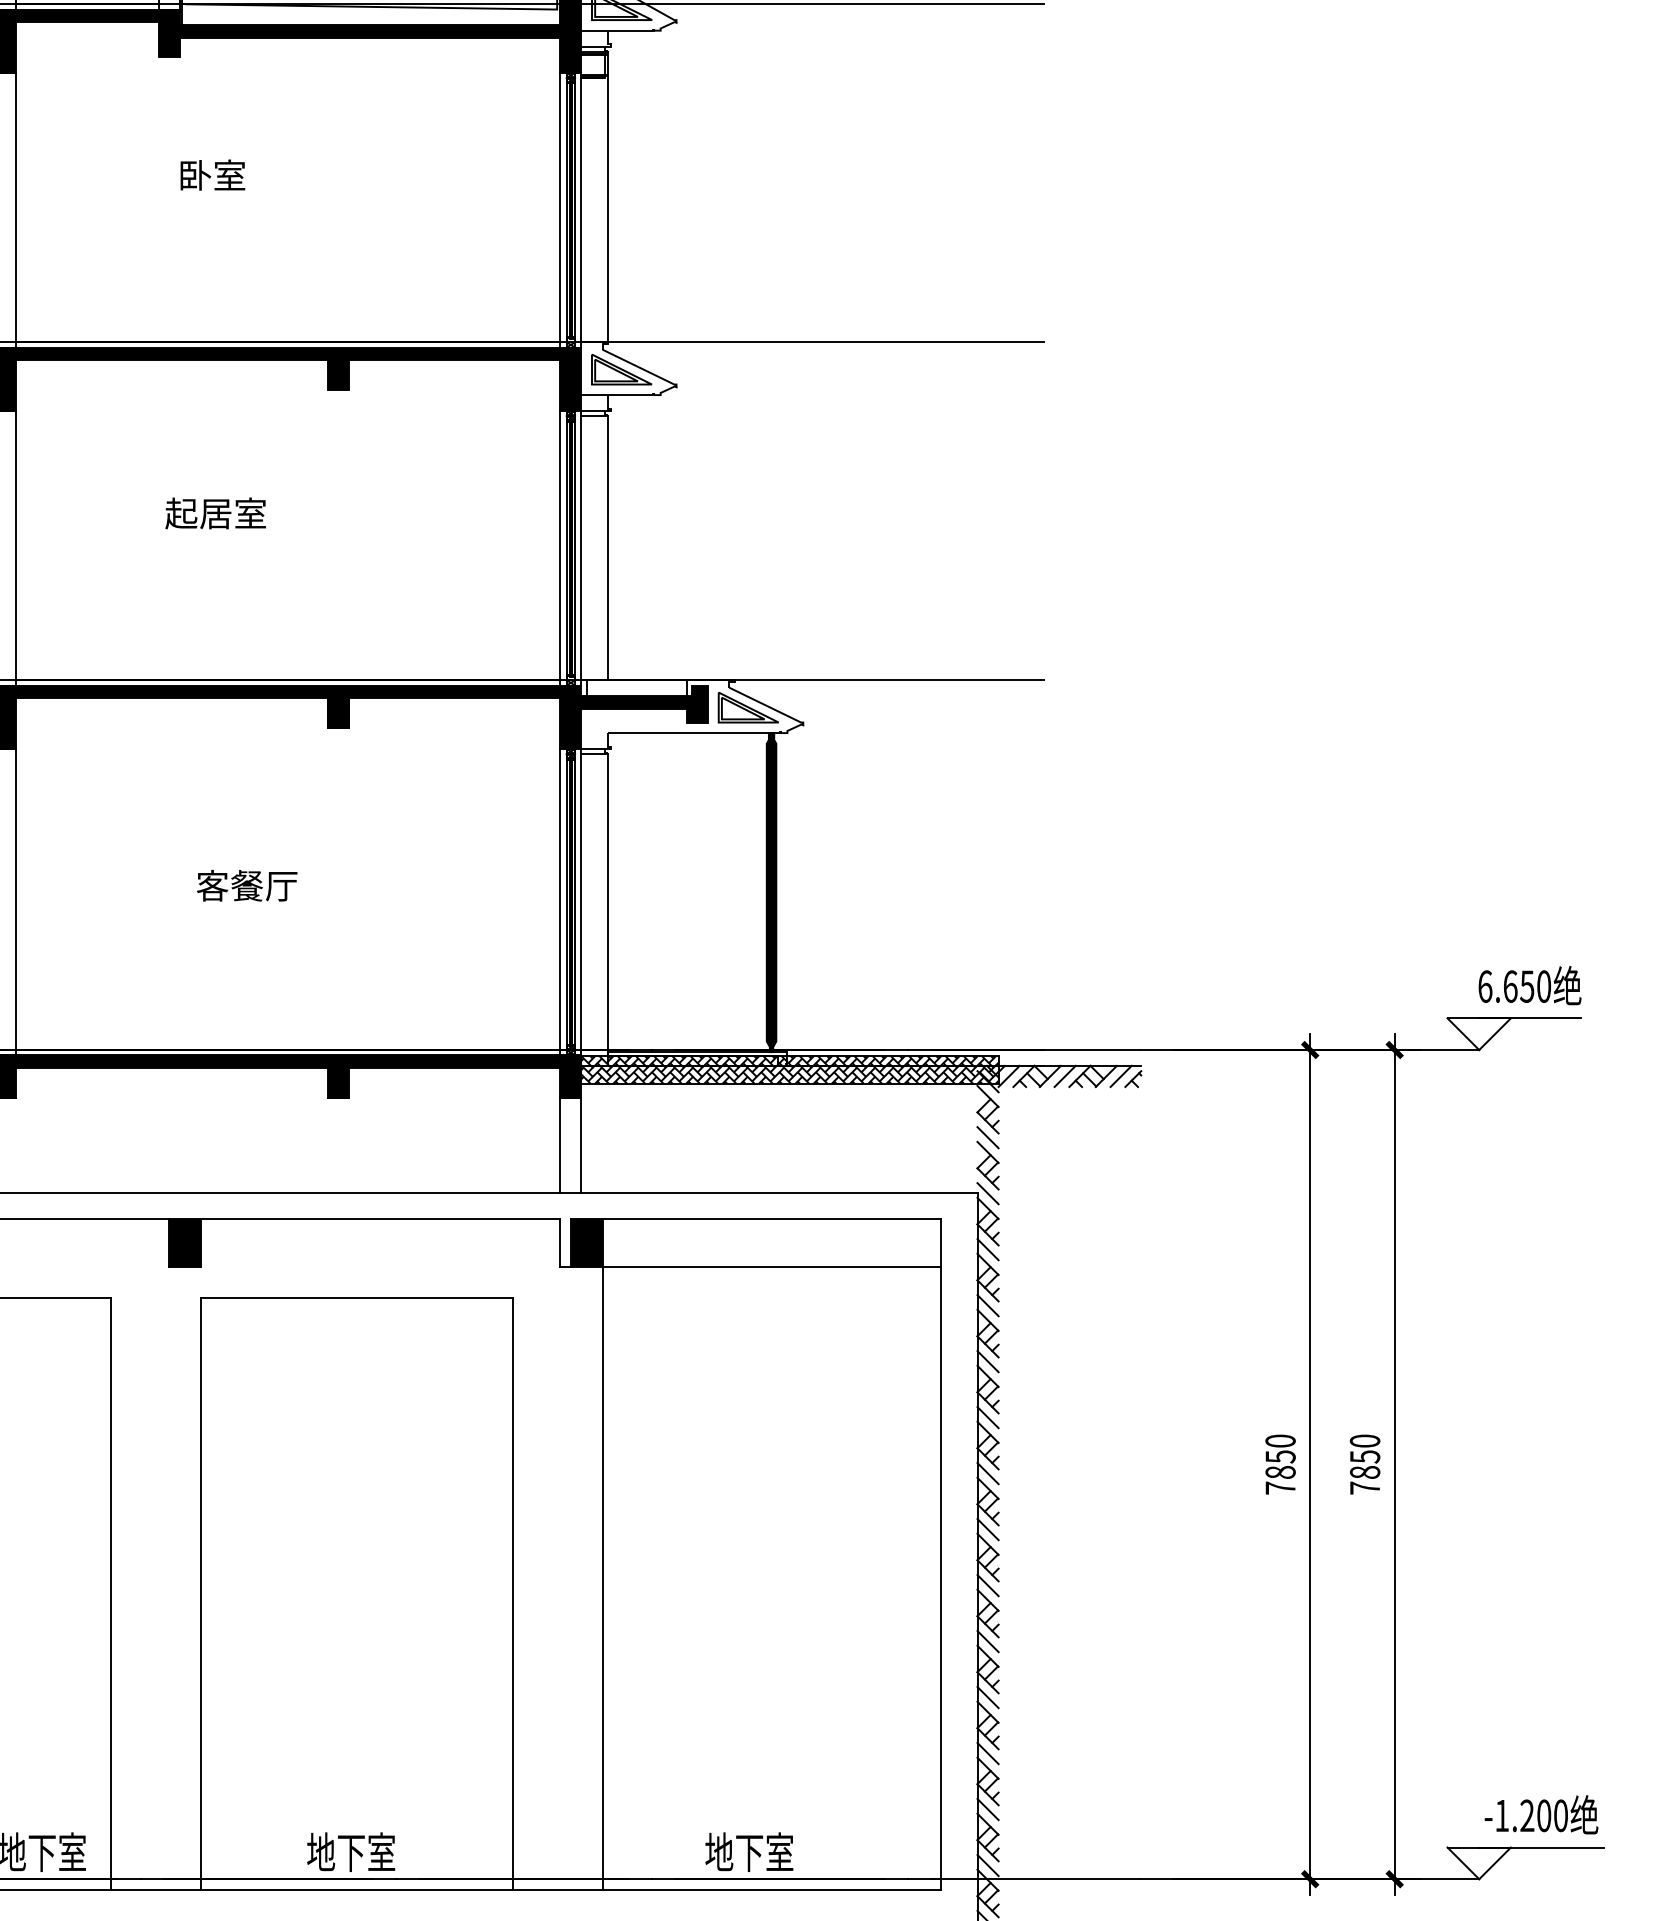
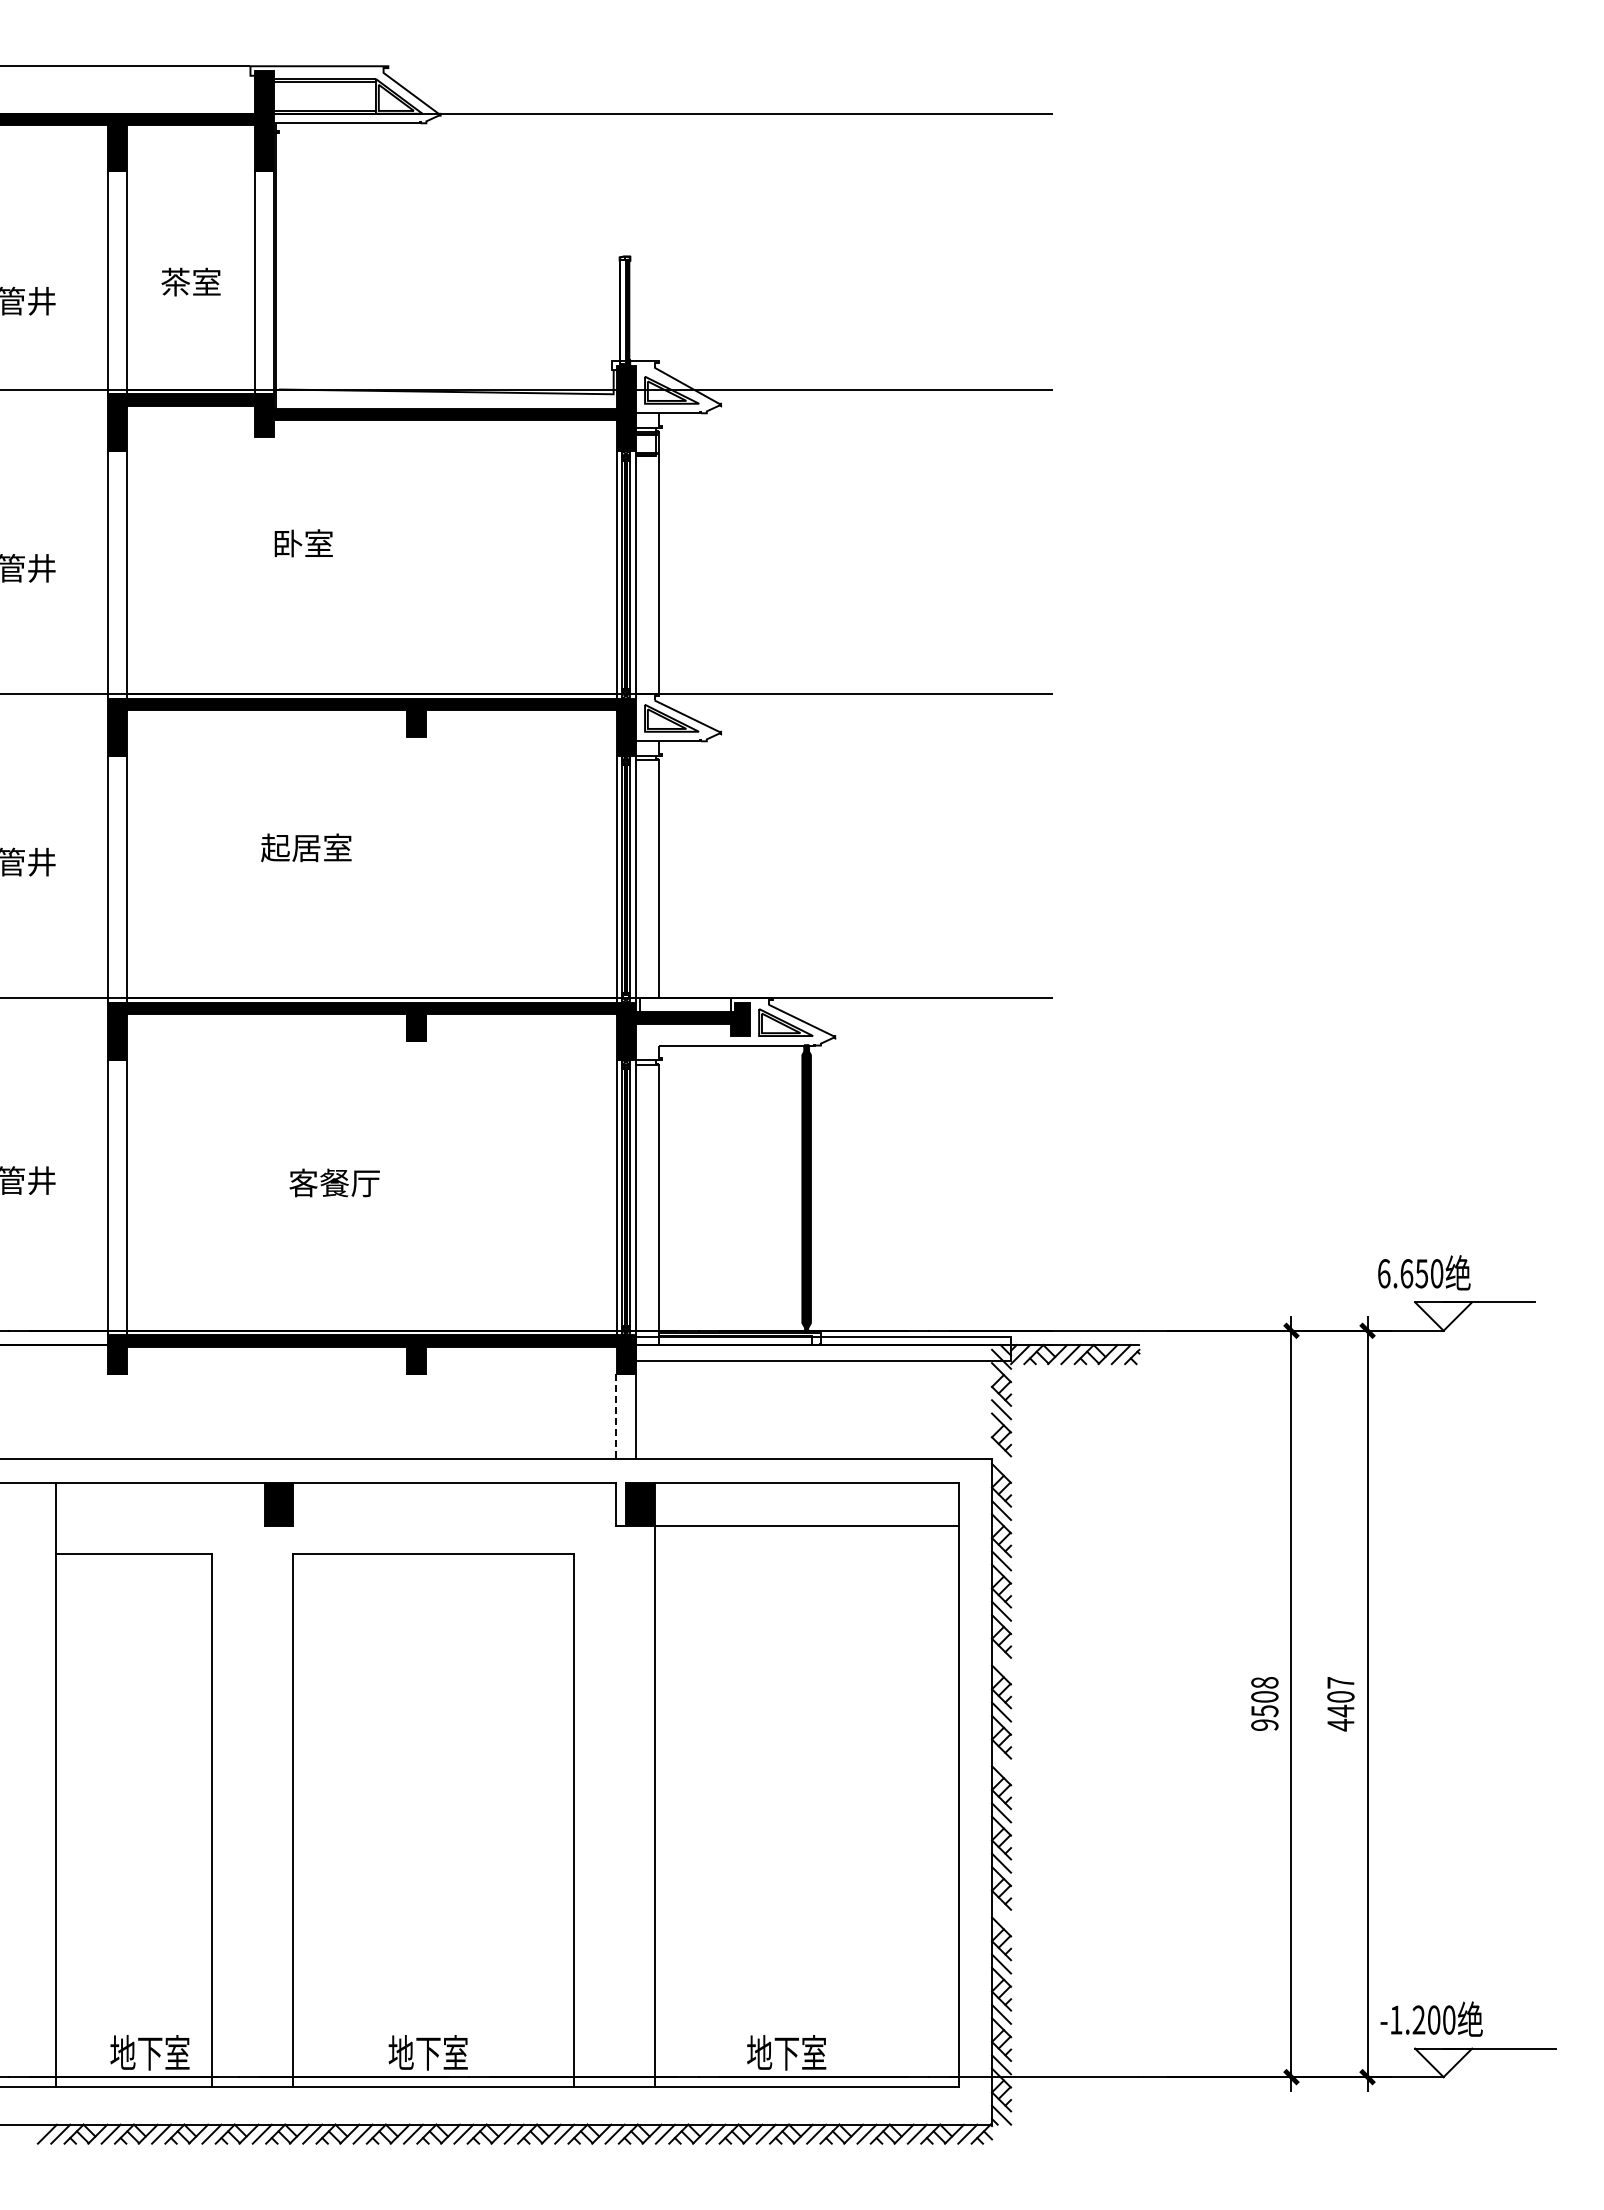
text: (1530, 985) -> (1424, 1272), moved
hatch: (790, 1069) -> (823, 1348), removed
line: (560, 1145) -> (616, 1416), solid -> dashed
line: (988, 1193) -> (1001, 1459), removed
line: (988, 1417) -> (1001, 1661), removed
text: (1280, 1464) -> (1264, 1703), 7850 -> 9508
text: (1364, 1465) -> (1340, 1704), 7850 -> 4407
line: (988, 1528) -> (1001, 1761), removed
line: (988, 1697) -> (1001, 1913), removed
text: (1541, 1814) -> (1431, 2018), moved

